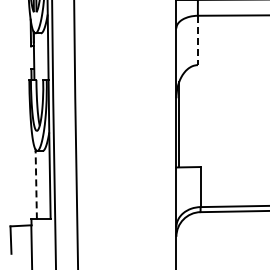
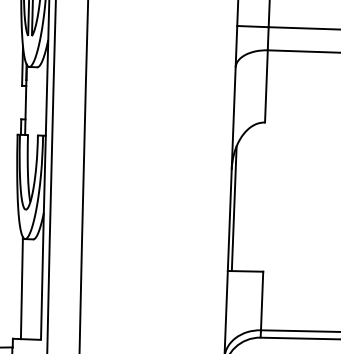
line: (197, 40) -> (265, 86), dashed -> solid
line: (36, 184) -> (22, 288), dashed -> solid

